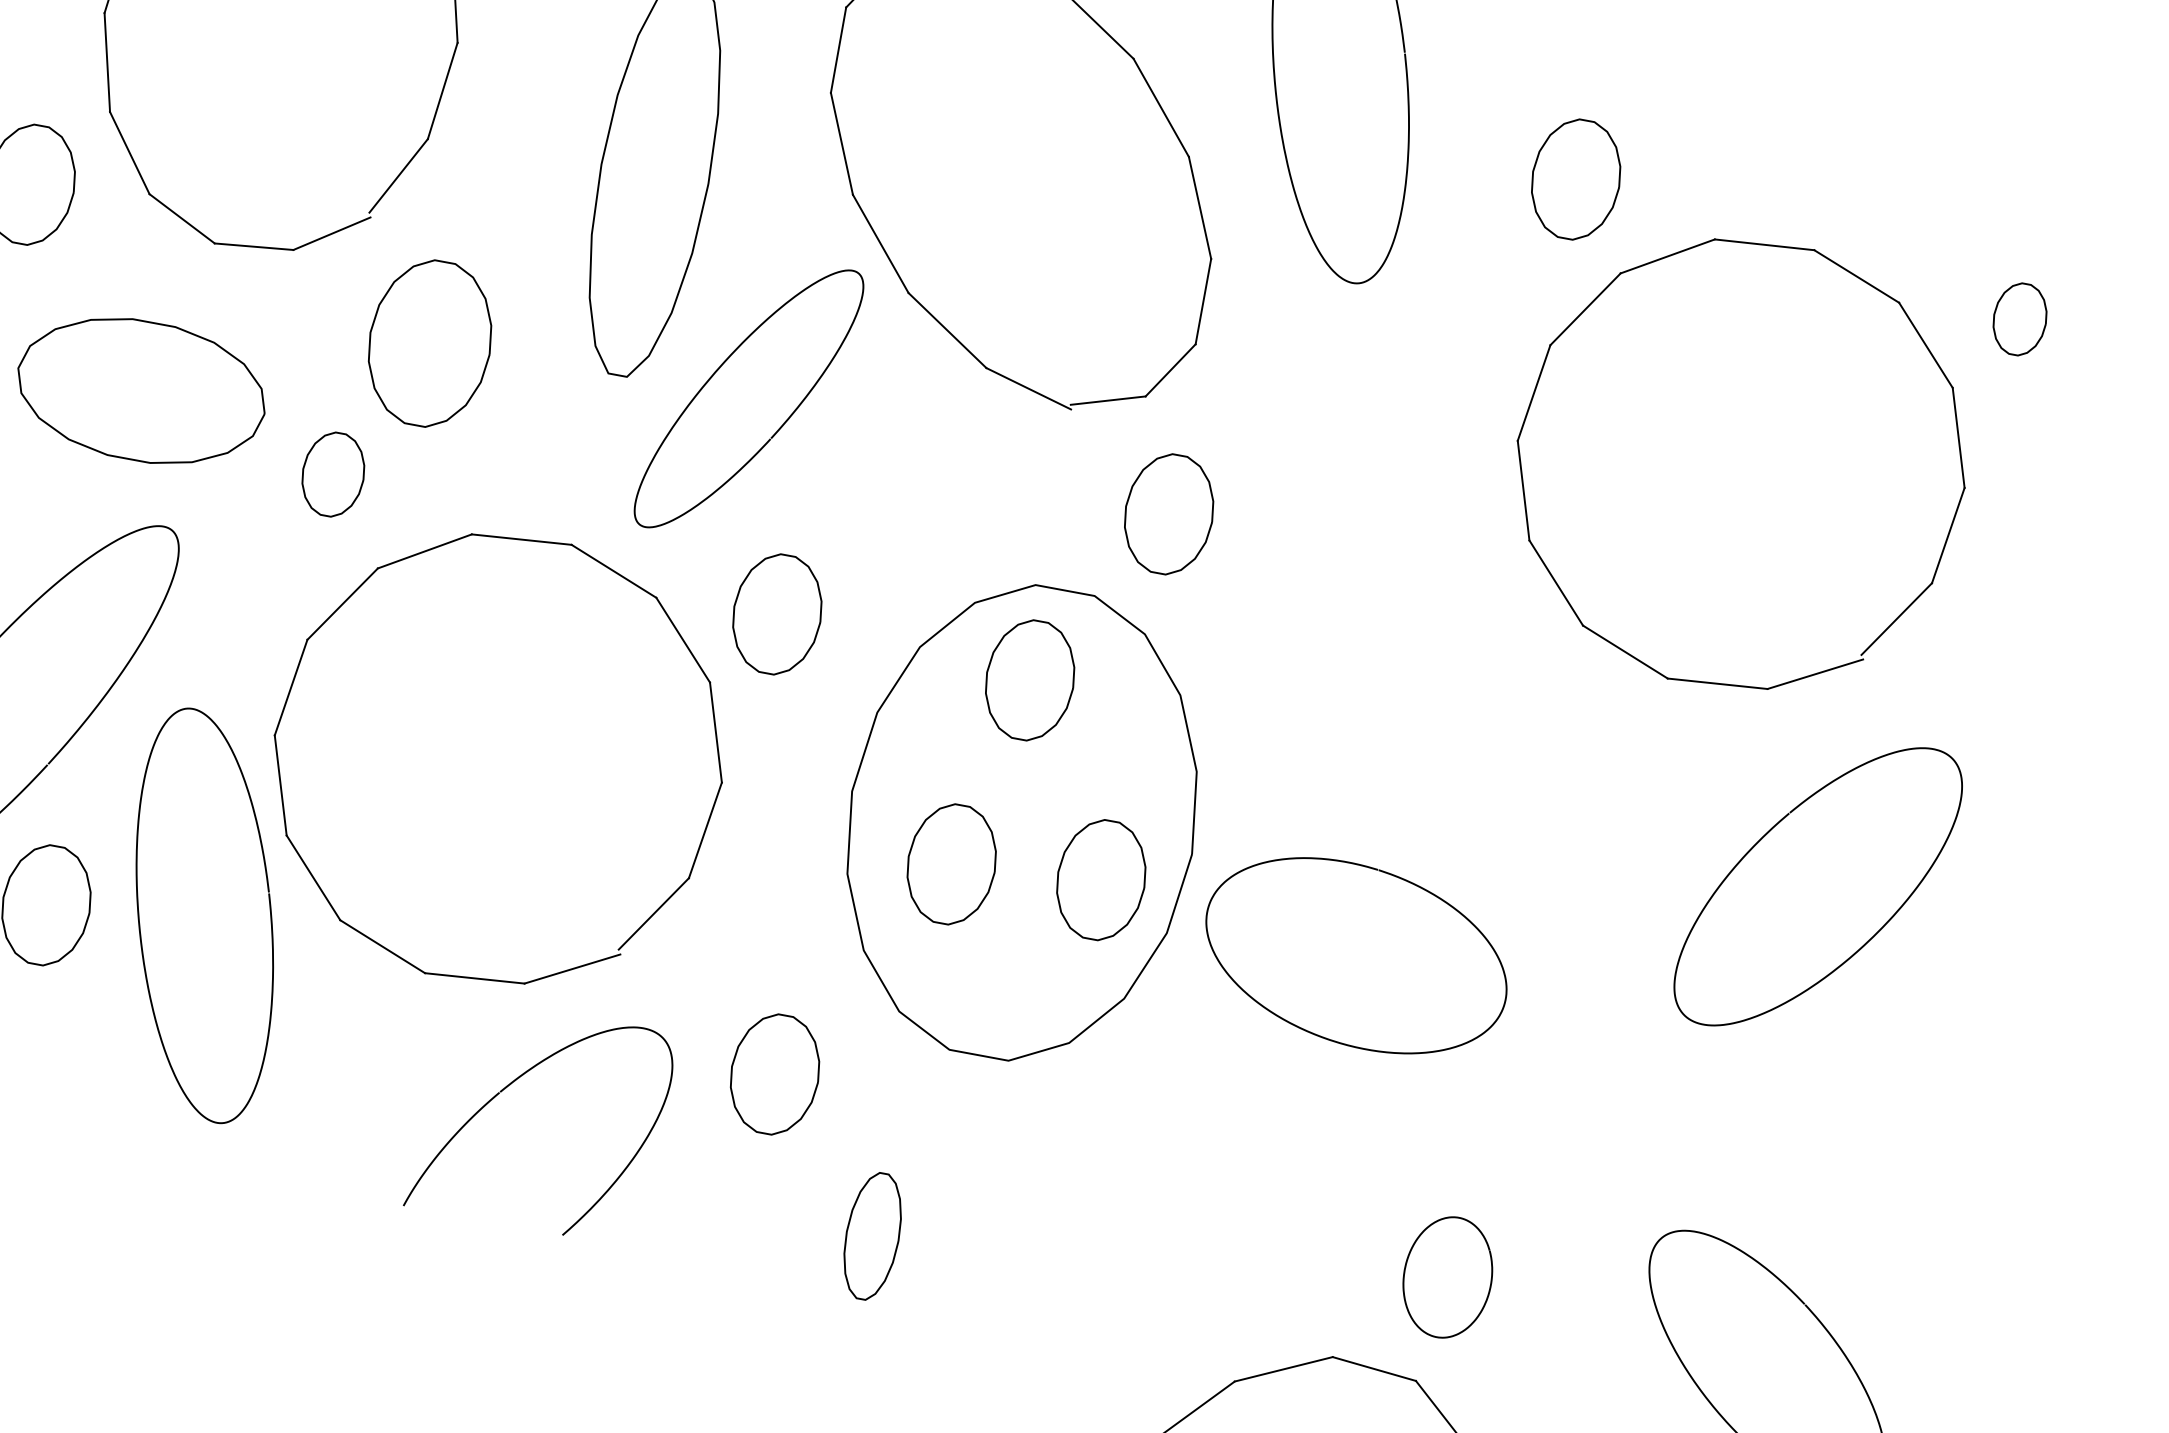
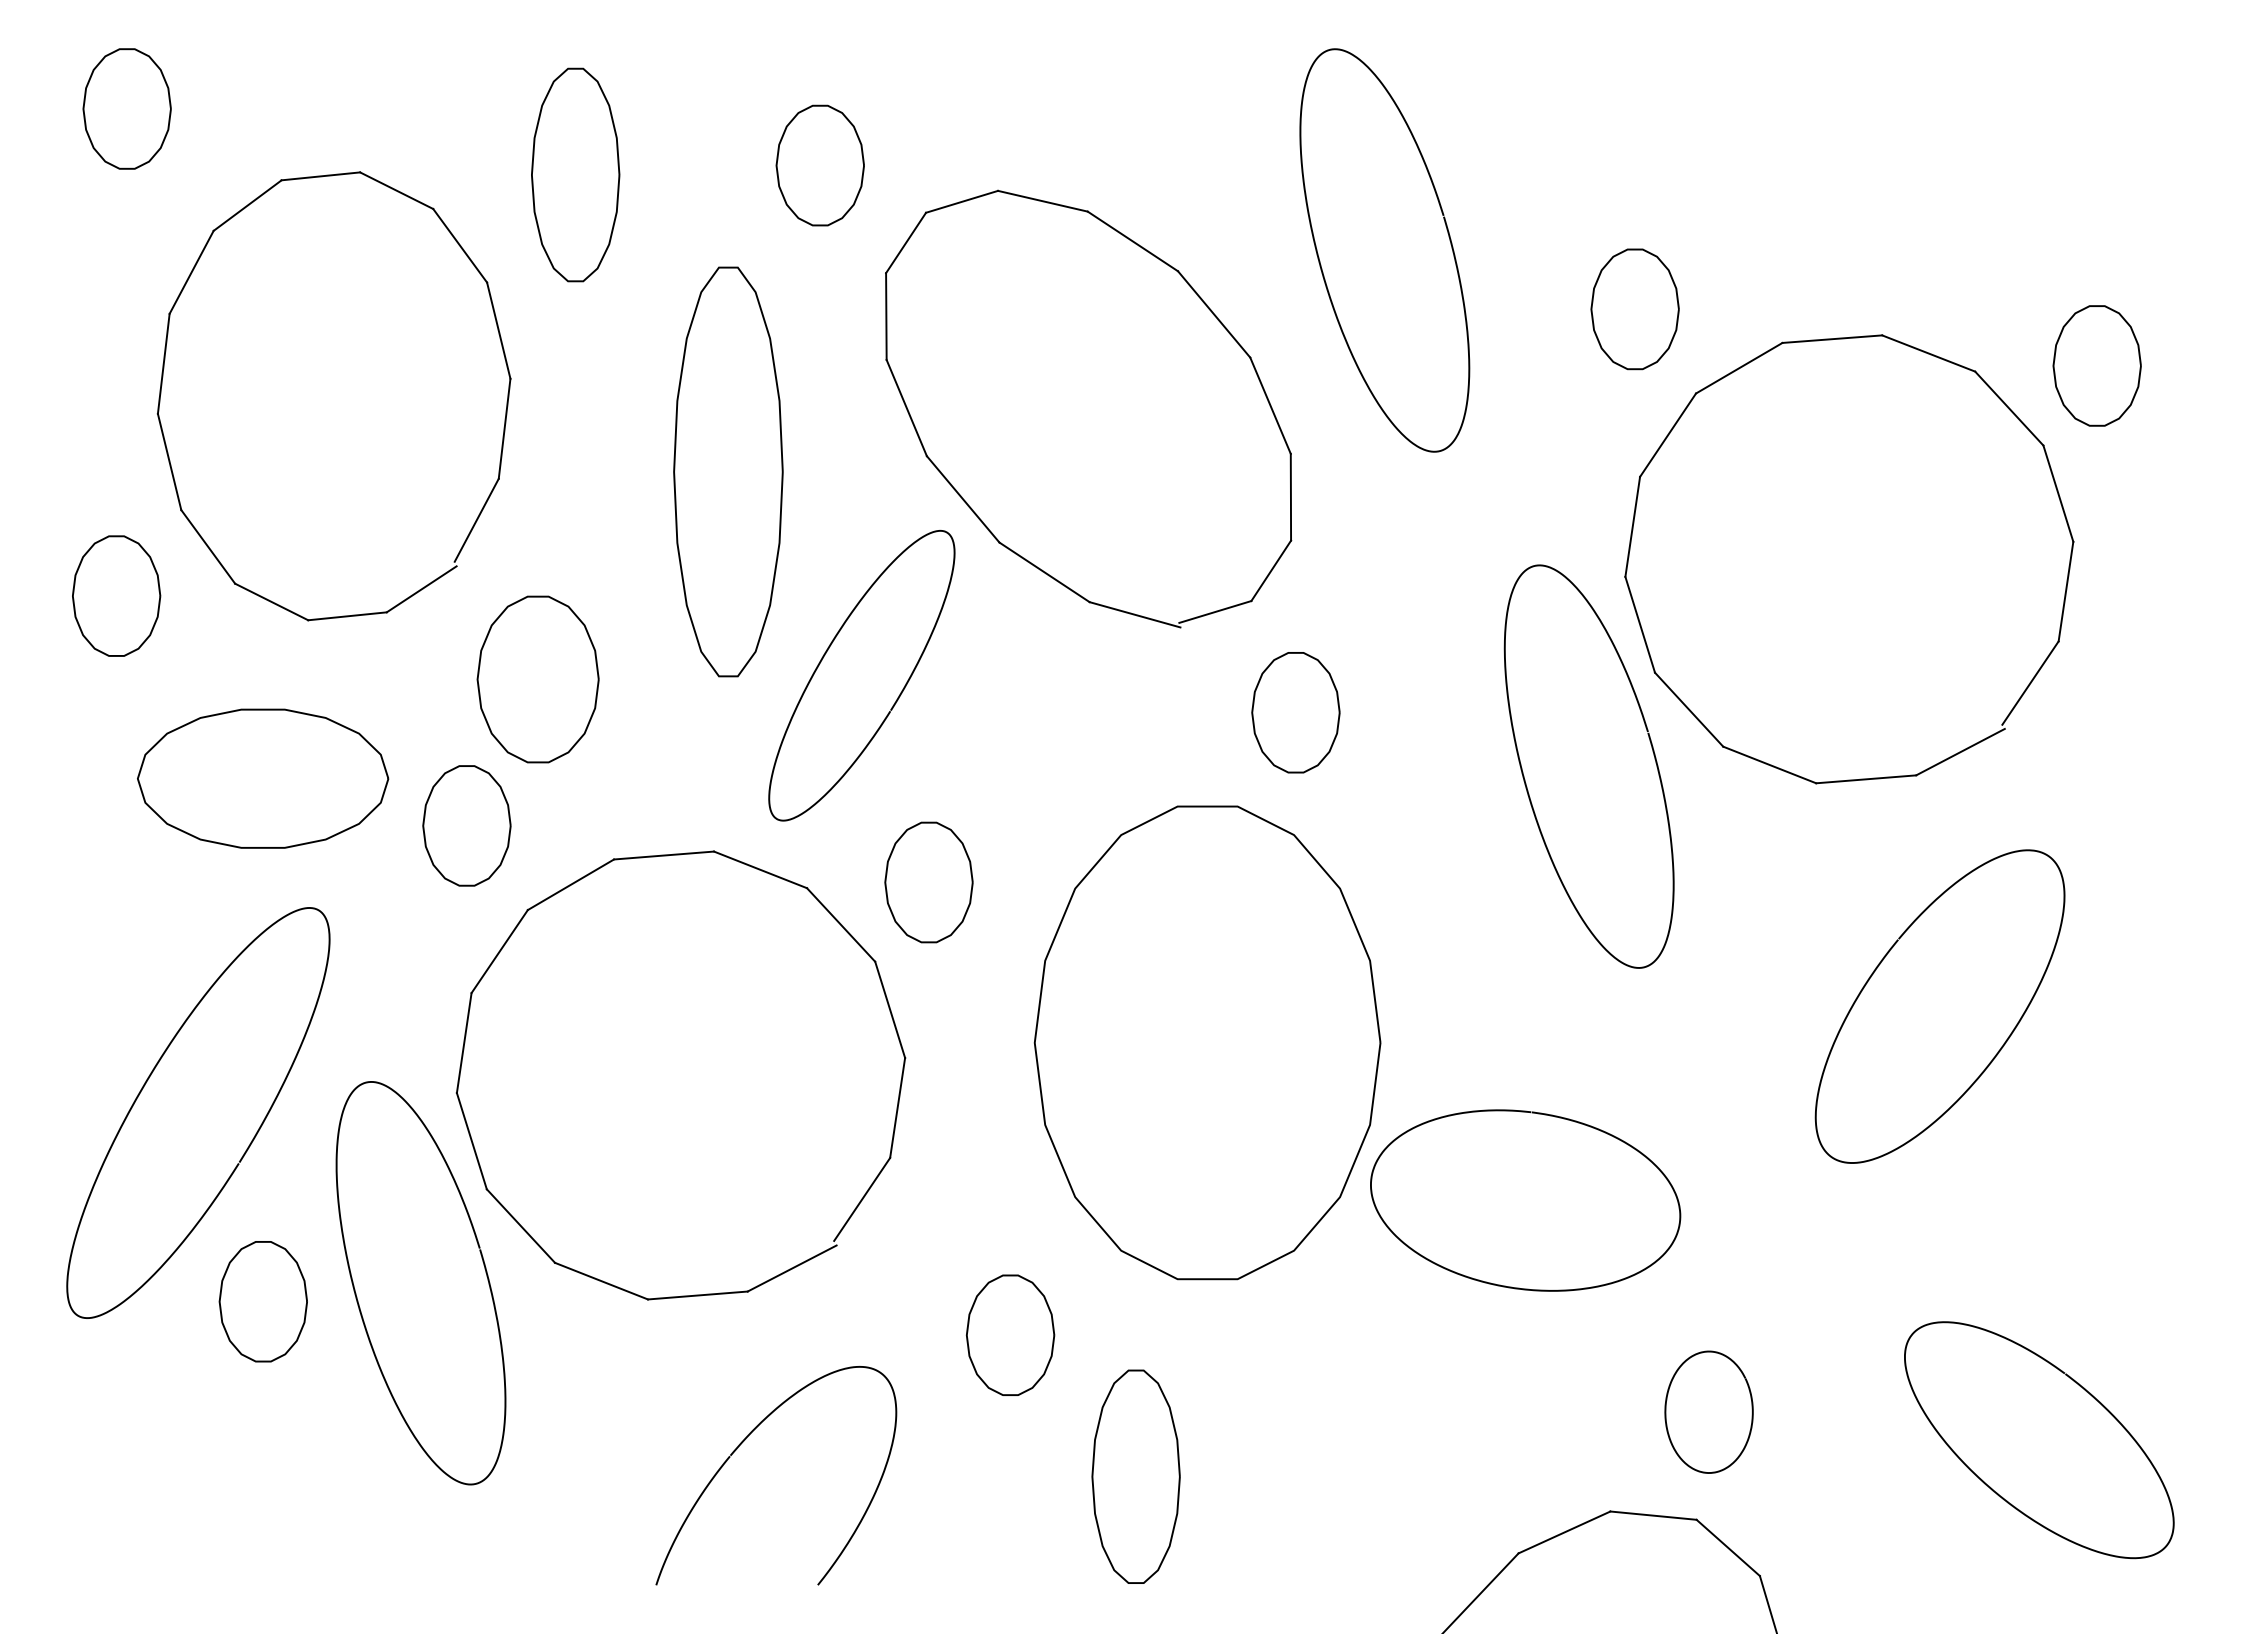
part: (2019, 318) -> (2096, 365), size x1.67
part: (332, 474) -> (466, 825), size x1.43
curve: (1383, 629) -> (1527, 786), added
part: (1030, 679) -> (1189, 900), removed
curve: (1768, 833) -> (1881, 963), moved
part: (951, 864) -> (1145, 1096), removed
curve: (1383, 873) -> (1537, 1114), moved
part: (1100, 879) -> (1295, 1084), removed
part: (515, 1081) -> (743, 1442), moved
part: (872, 1236) -> (1135, 1476), size x1.67

